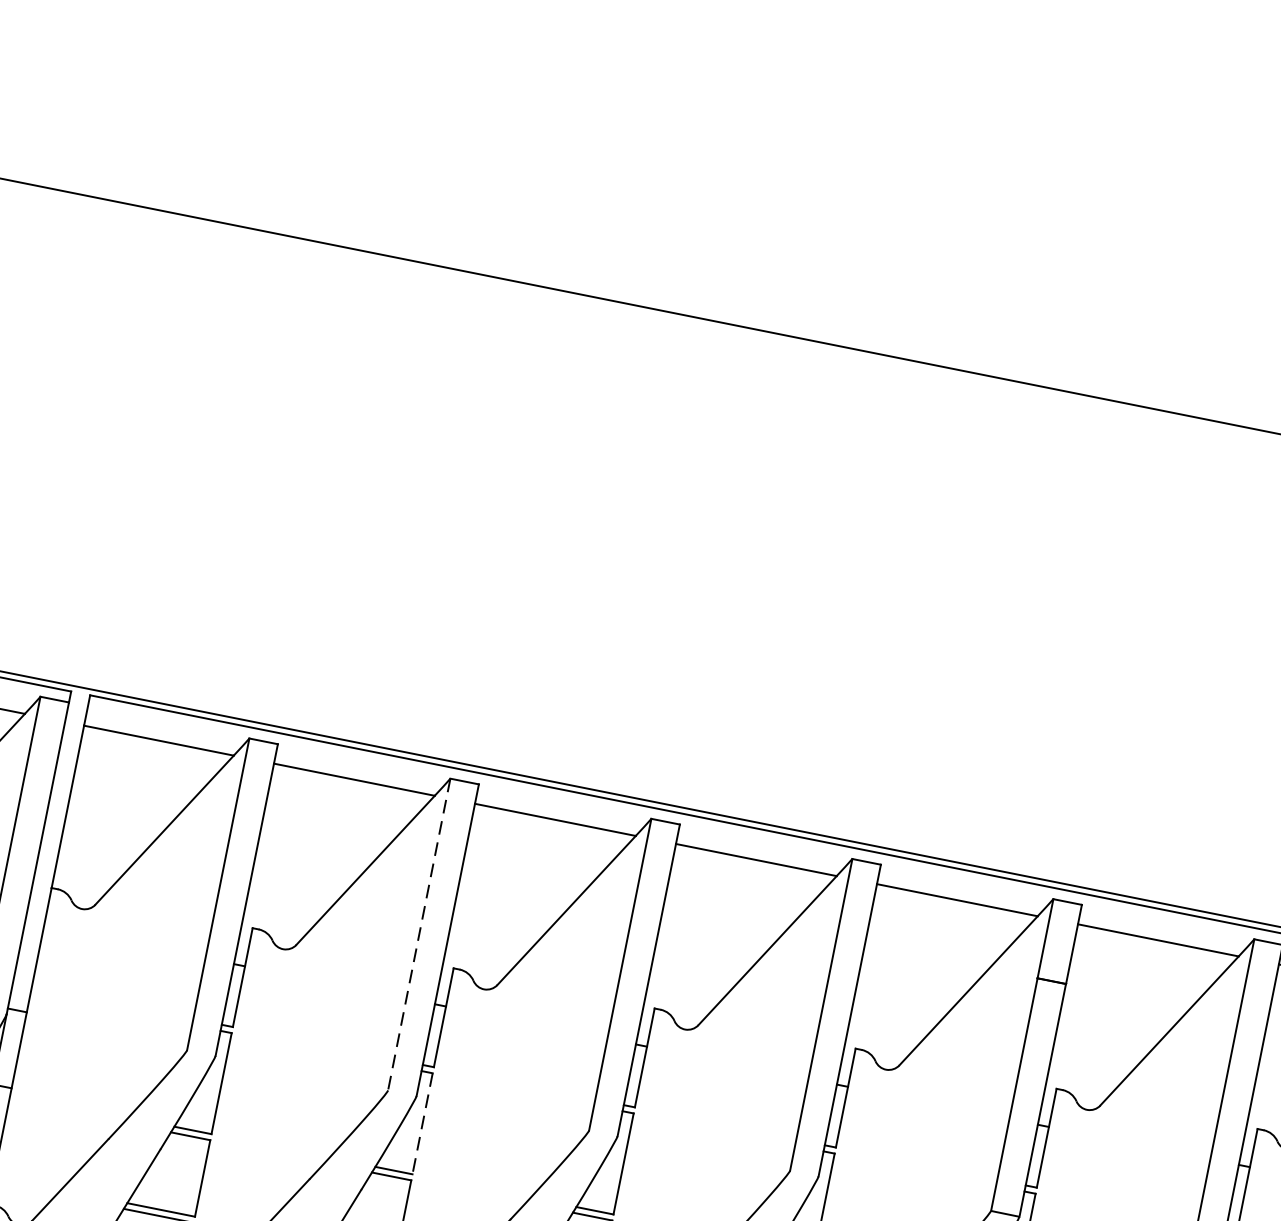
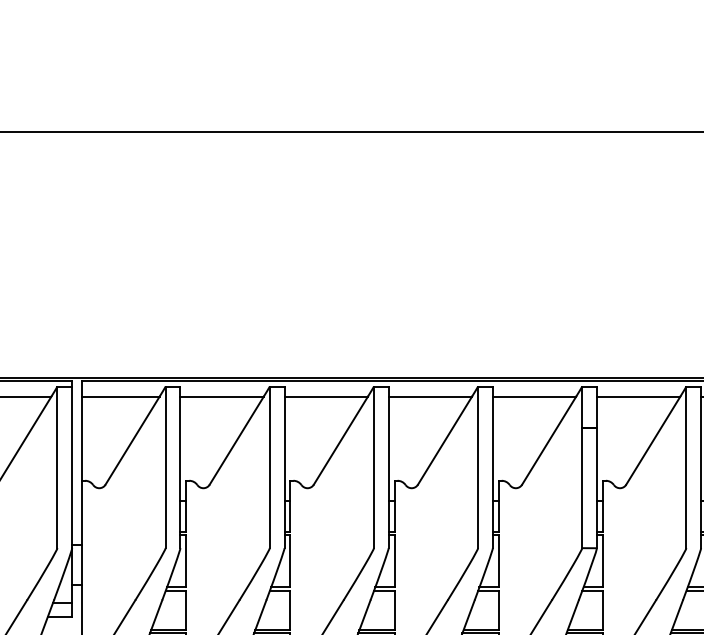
line: (418, 934) -> (269, 467), dashed -> solid
line: (422, 1124) -> (290, 561), dashed -> solid

